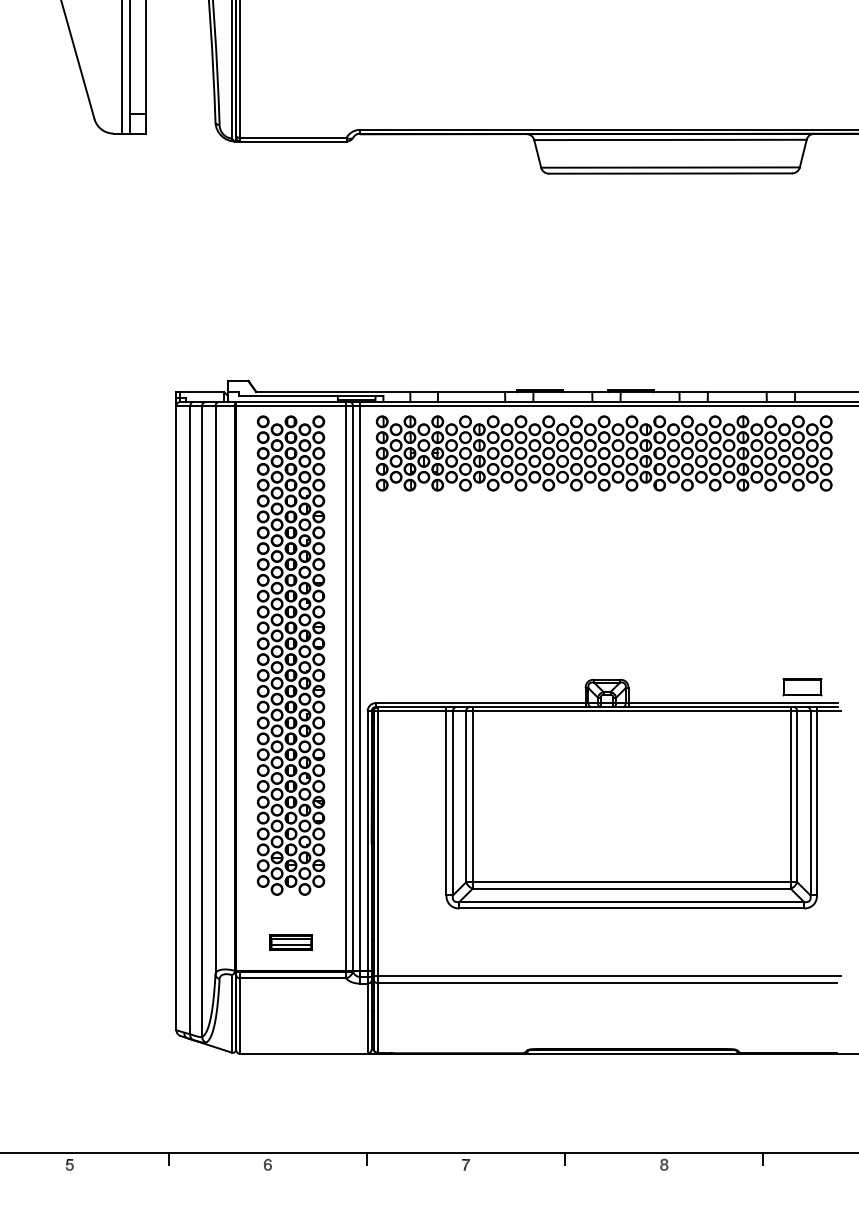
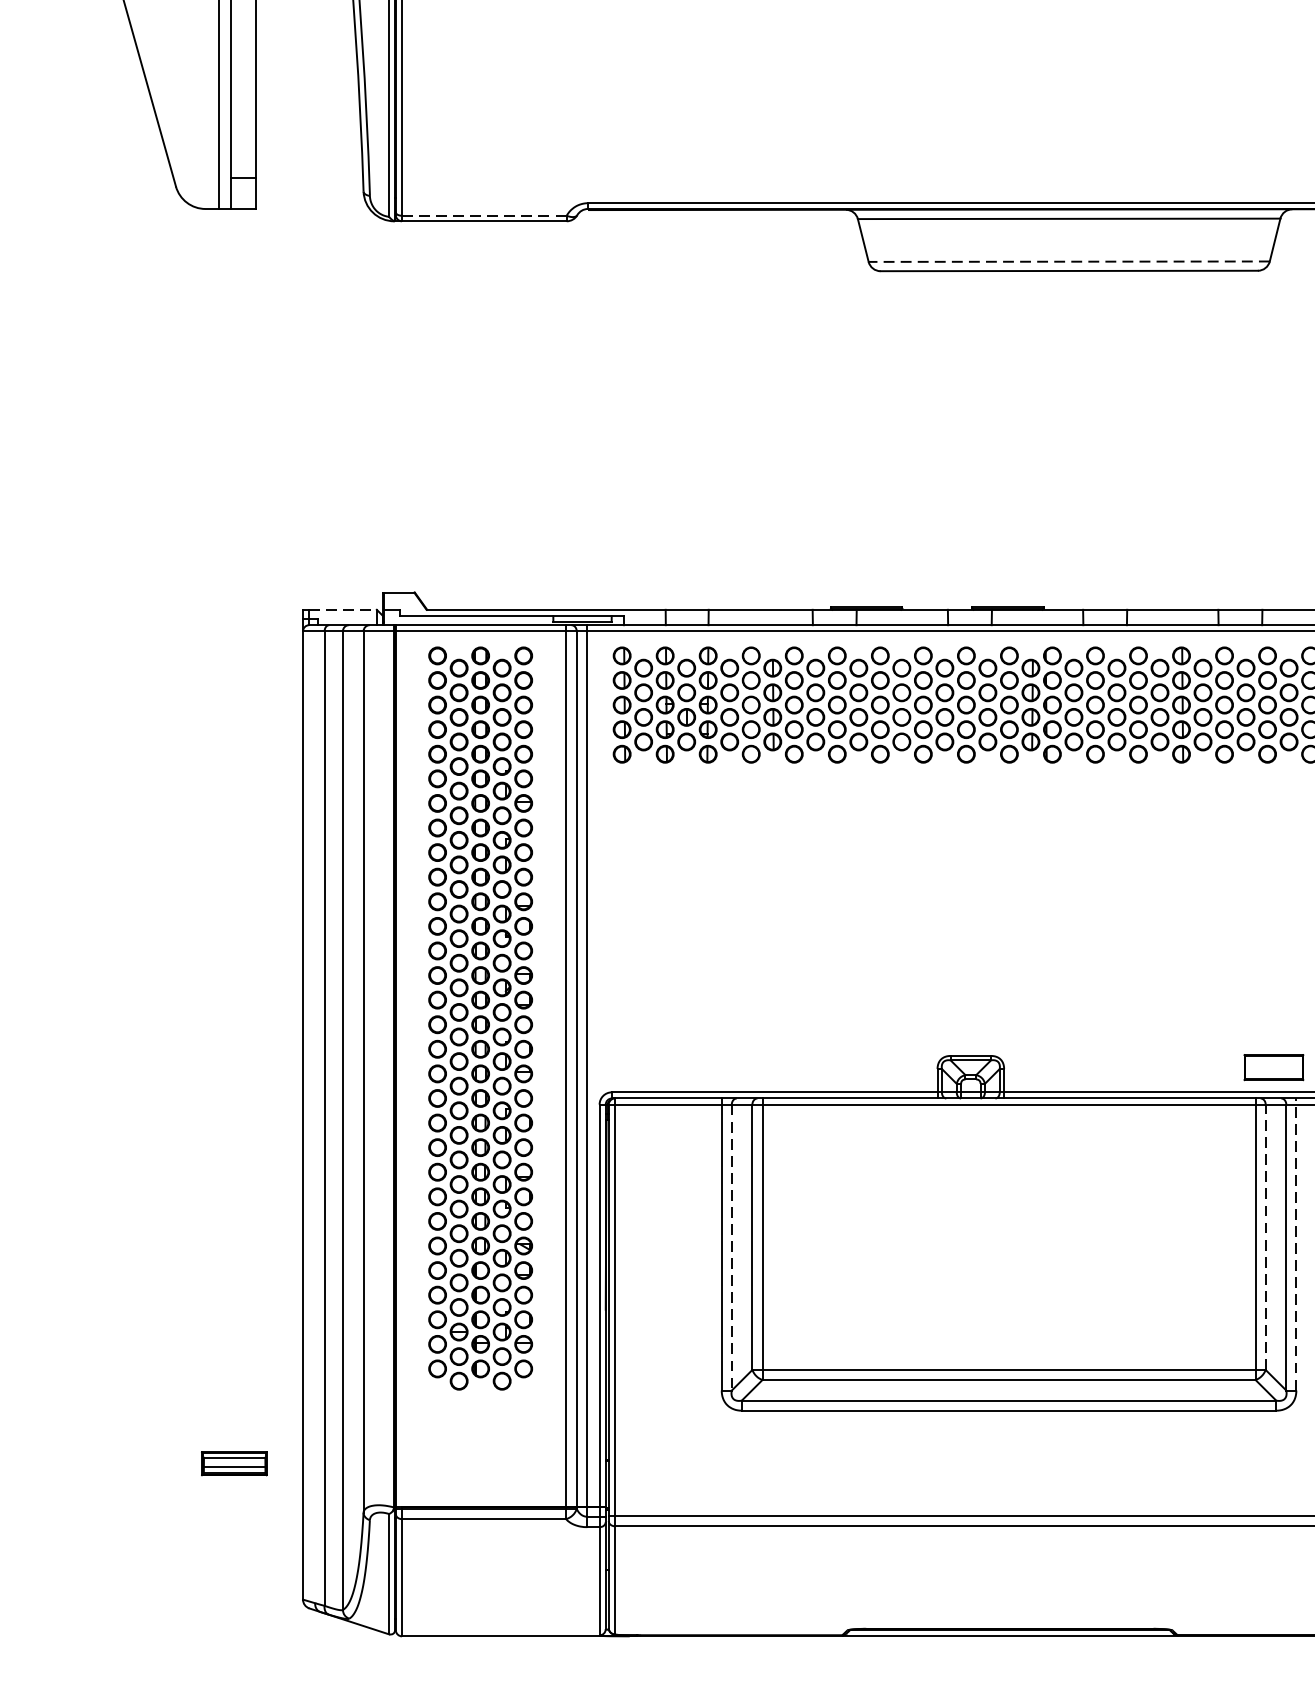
line: (293, 137) -> (484, 215), solid -> dashed
line: (670, 167) -> (1069, 261), solid -> dashed
line: (202, 392) -> (343, 610), solid -> dashed
line: (797, 796) -> (1266, 1237), solid -> dashed
line: (816, 800) -> (1295, 1243), solid -> dashed
line: (452, 803) -> (731, 1247), solid -> dashed
part: (291, 942) -> (234, 1463), moved

